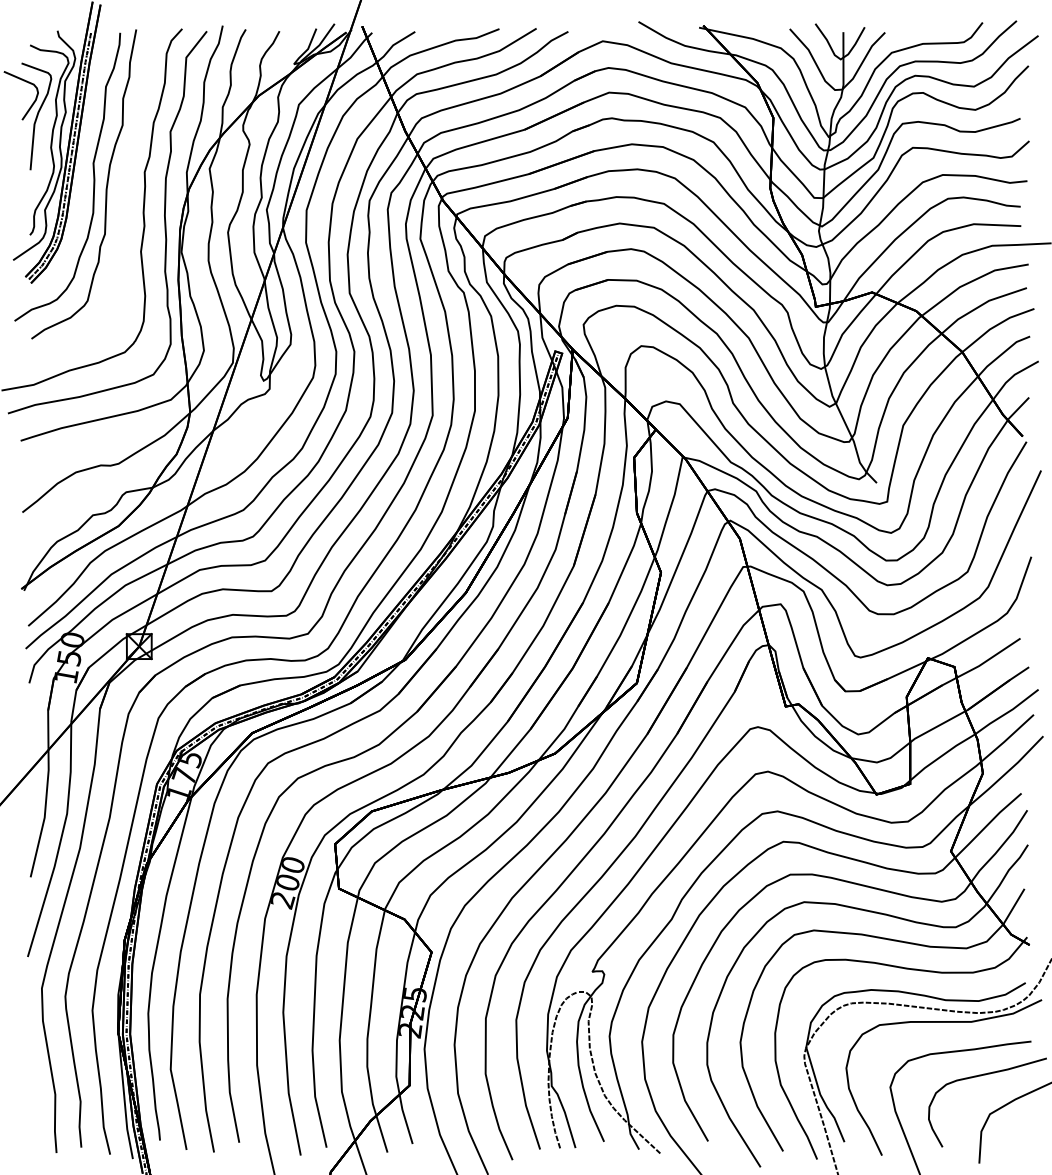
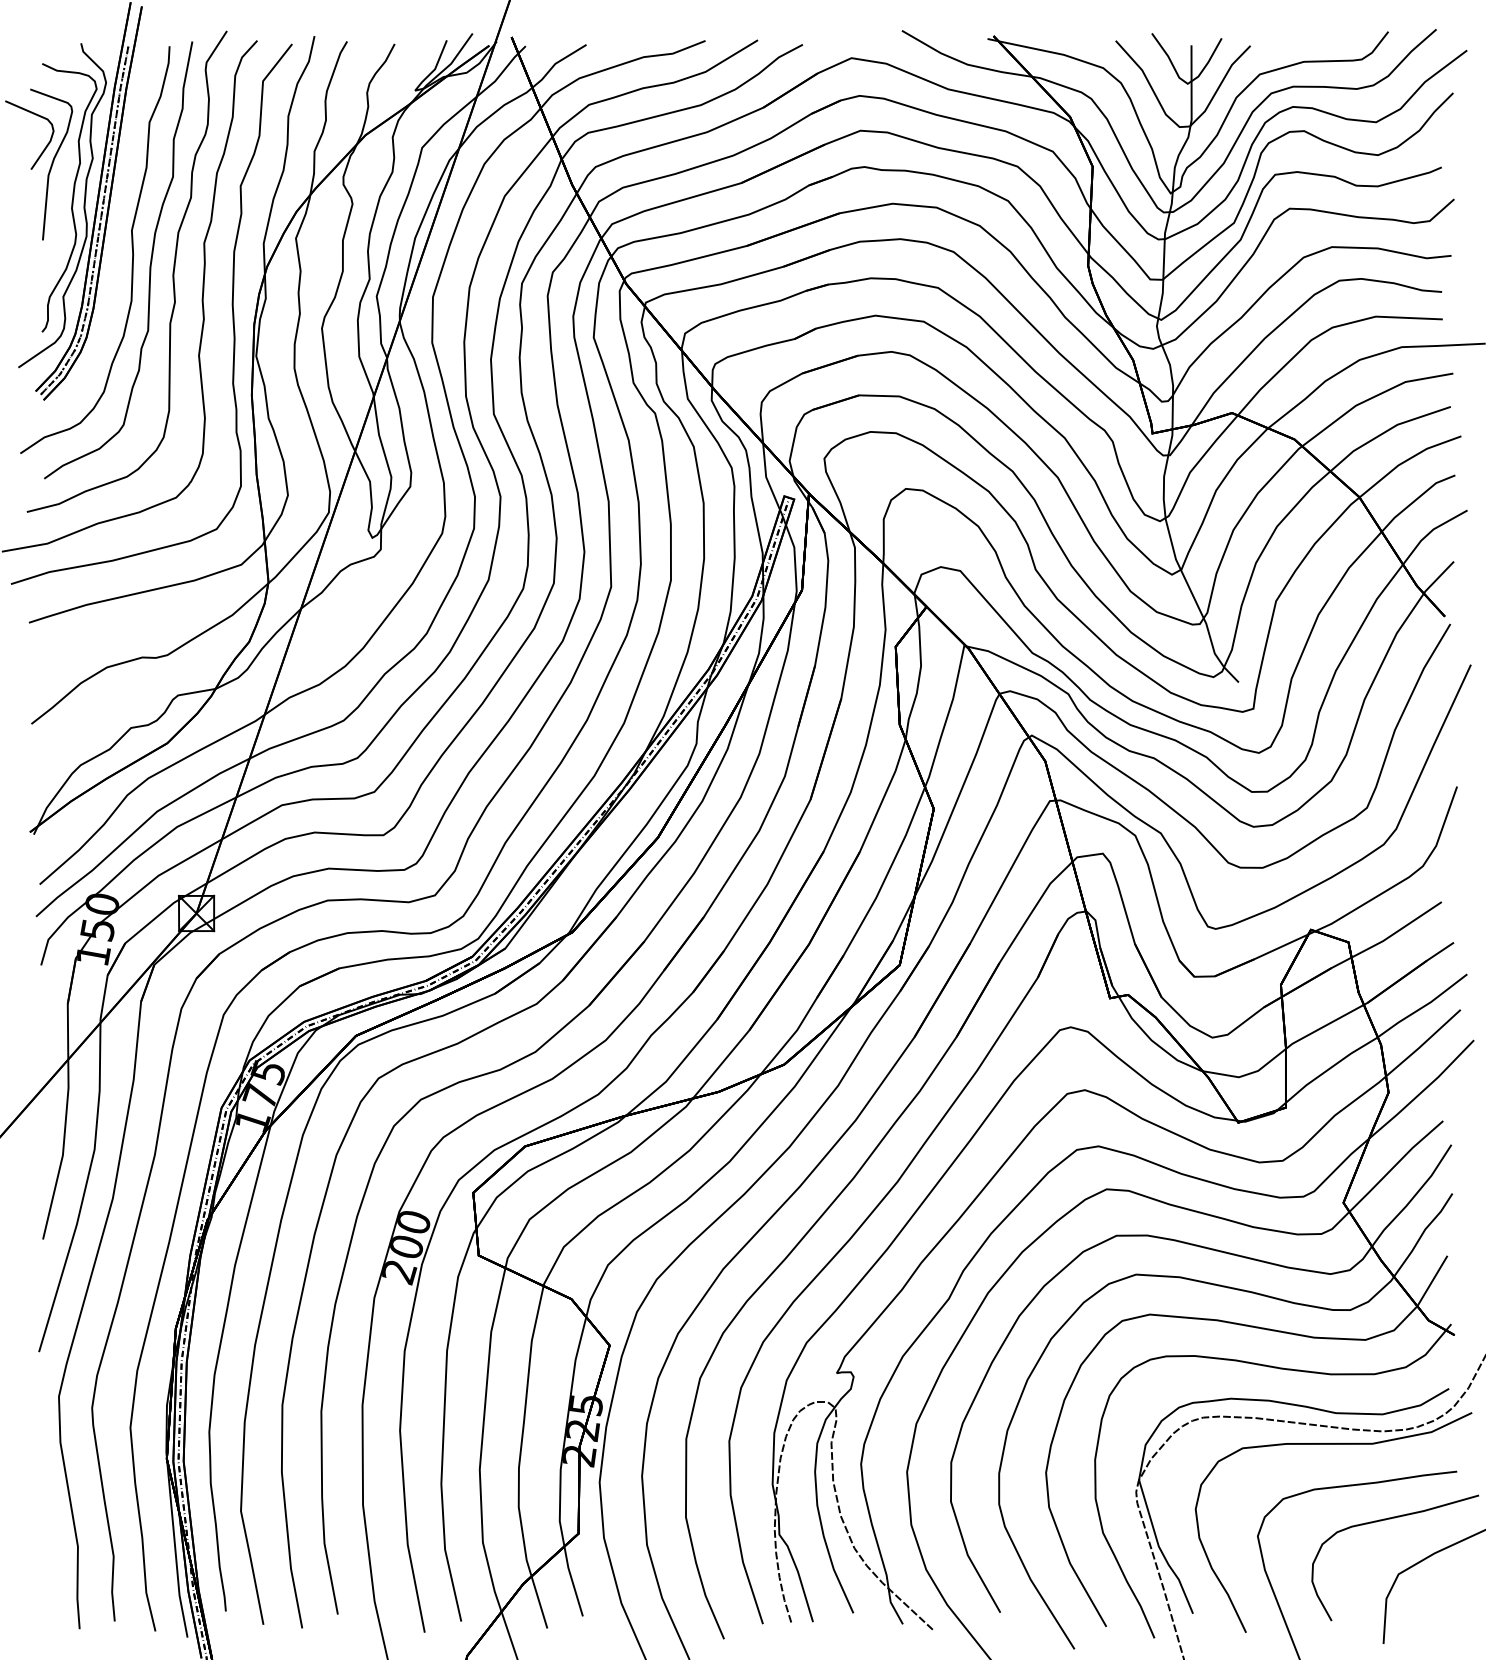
curve: (122, 192) -> (172, 271), added

